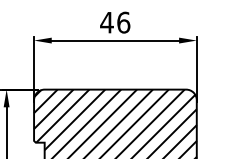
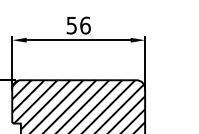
text: (106, 22) -> (71, 25), 46 -> 56

